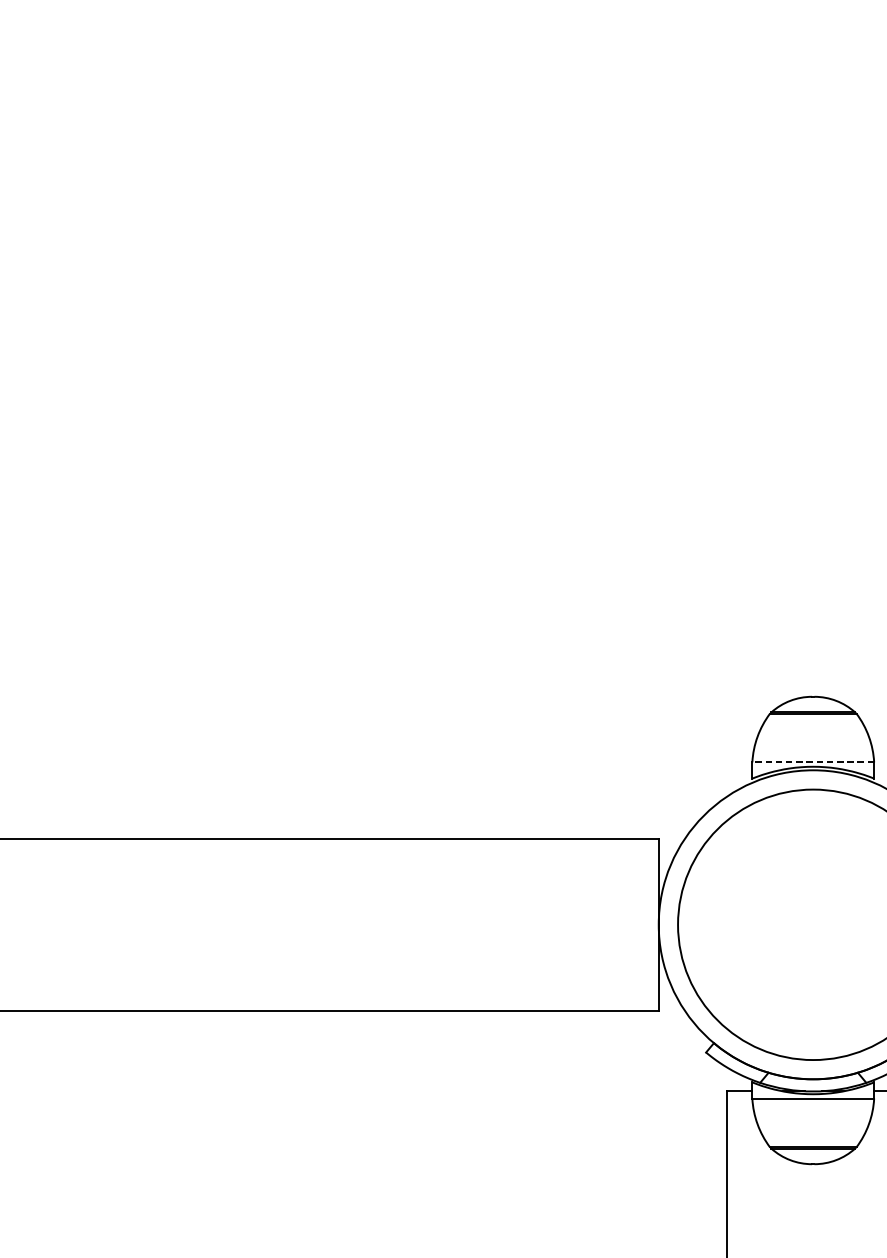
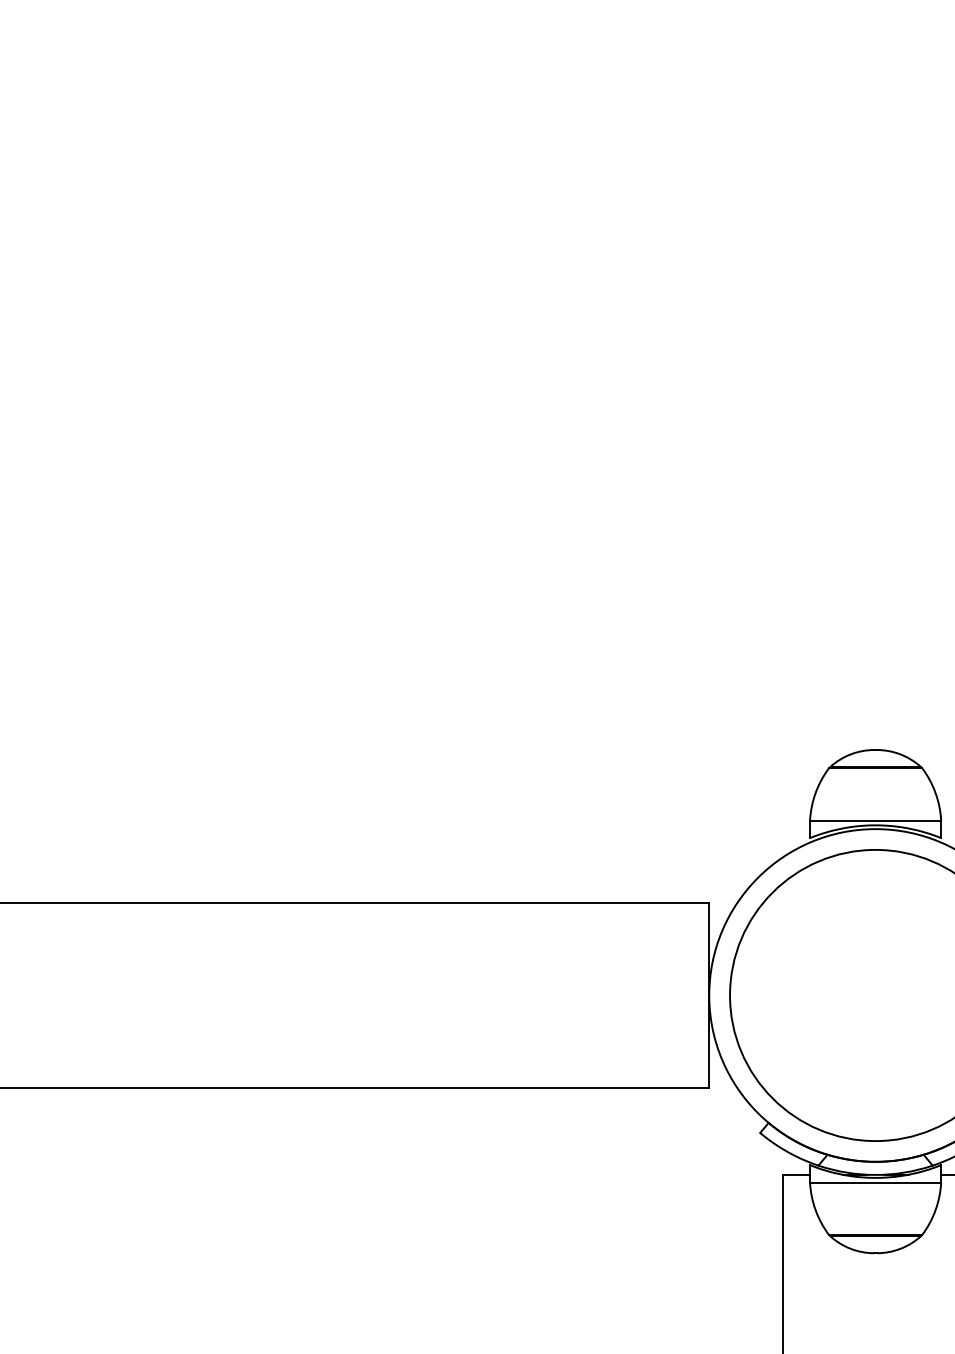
line: (813, 762) -> (875, 820), dashed -> solid

